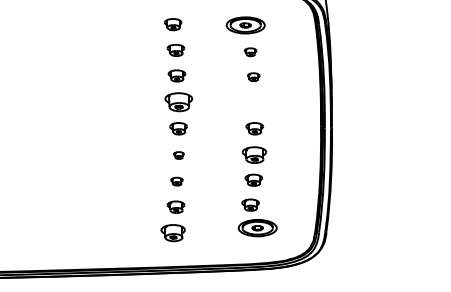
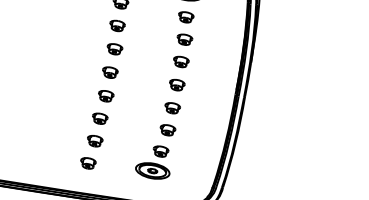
part: (250, 51) -> (185, 16), size x1.43
part: (253, 76) -> (184, 39), size x1.43
part: (178, 101) -> (114, 48), size x0.62
part: (254, 101) -> (181, 61), added
part: (254, 154) -> (172, 107), size x0.71
part: (178, 155) -> (105, 96), size x1.67
part: (176, 181) -> (99, 118), size x1.43
part: (257, 228) -> (152, 171), moved
part: (172, 232) -> (87, 162), size x0.71

